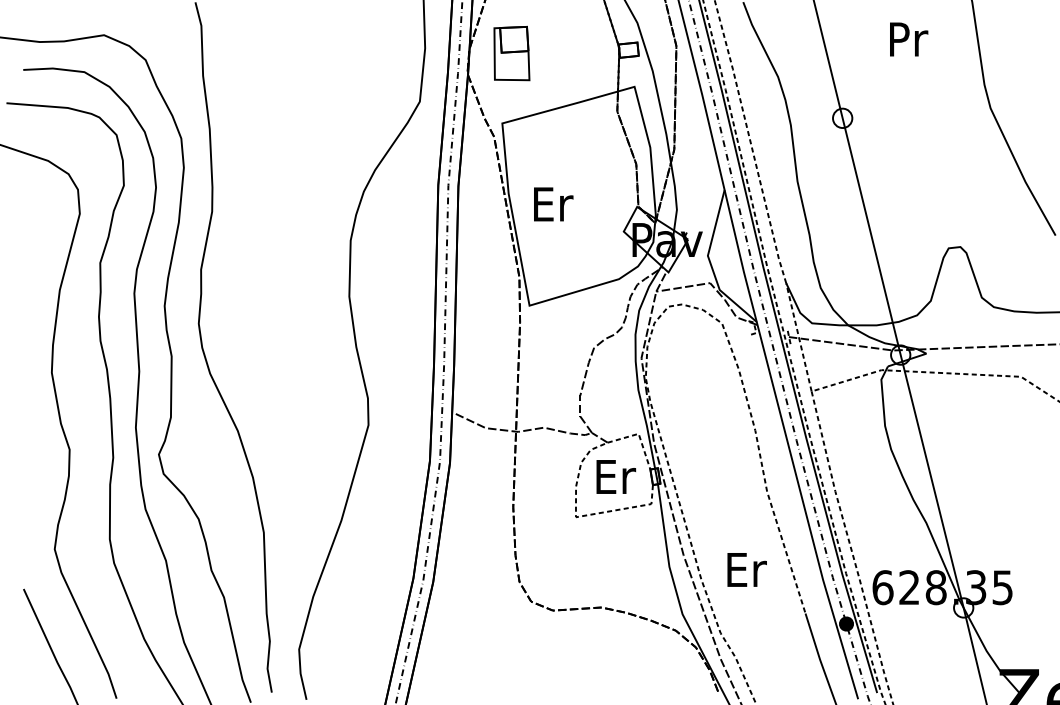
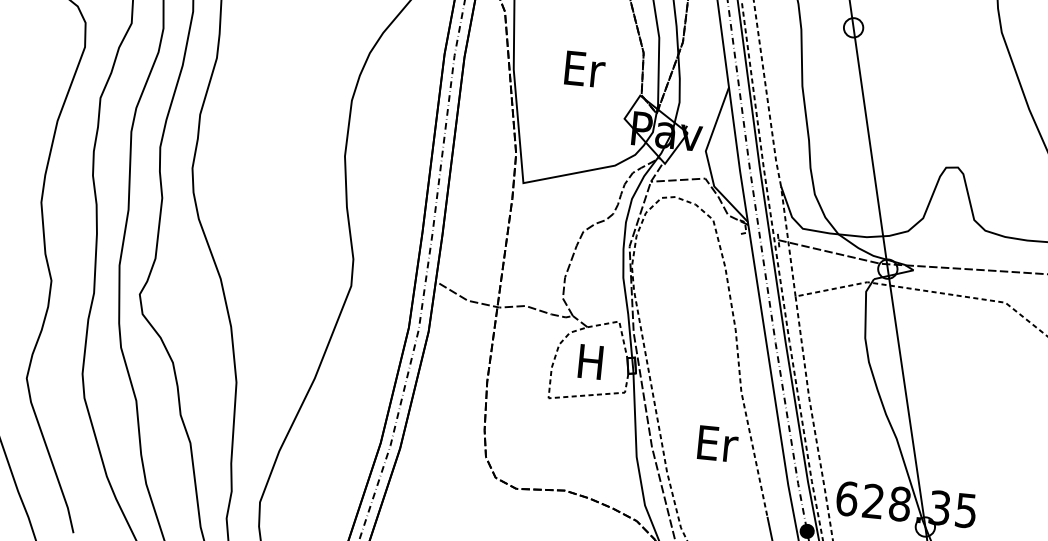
text: (553, 204) -> (584, 69), moved
text: (616, 476) -> (592, 361), Er -> H
text: (746, 569) -> (717, 443), moved

